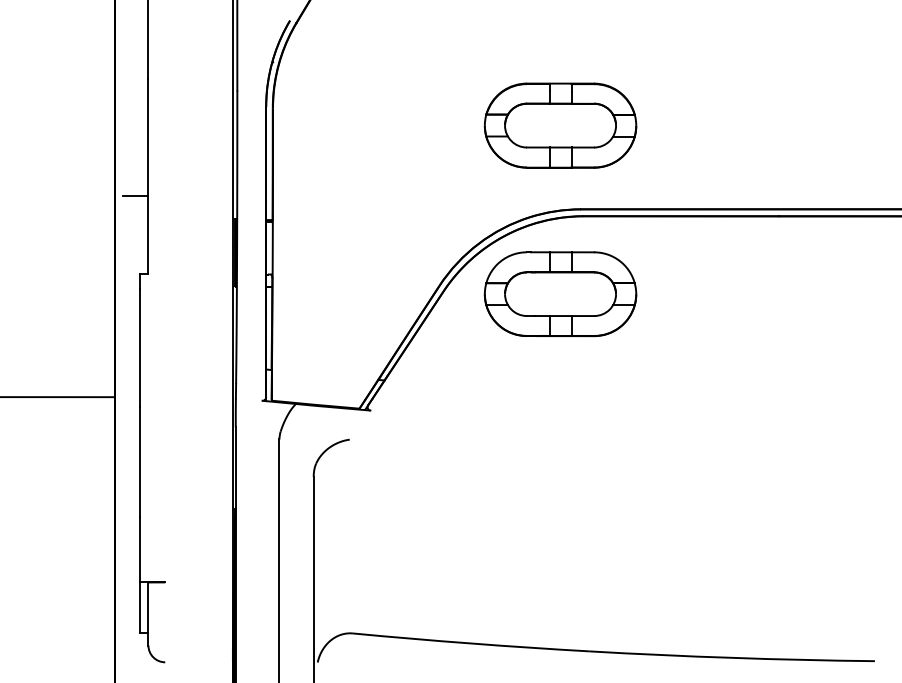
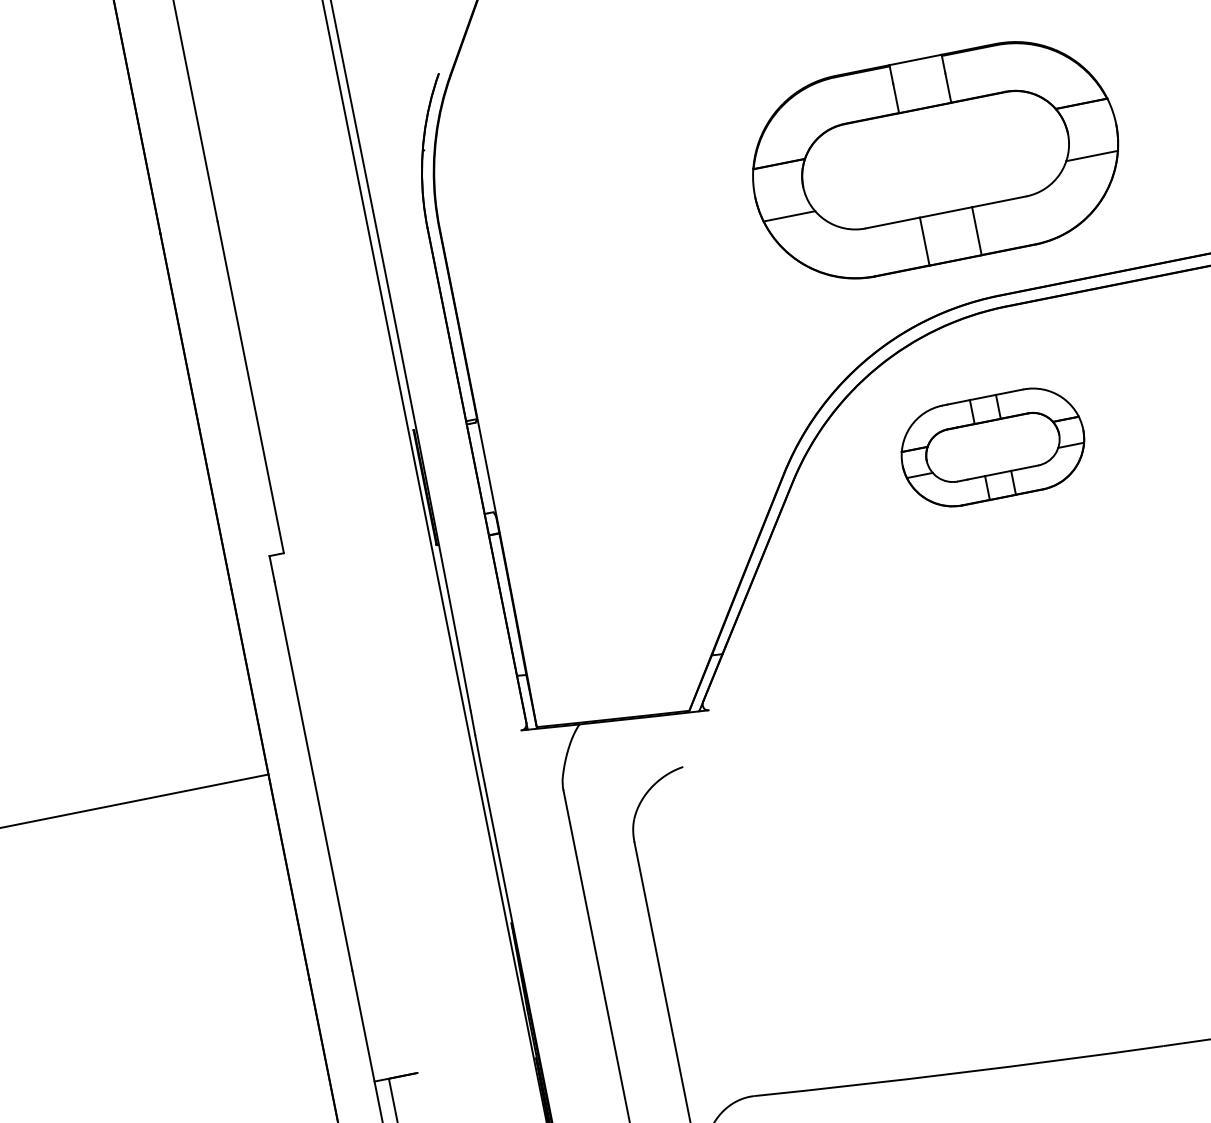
part: (560, 125) -> (935, 159), size x1.4
line: (135, 195) -> (235, 423), removed
part: (560, 294) -> (992, 447), size x0.7

